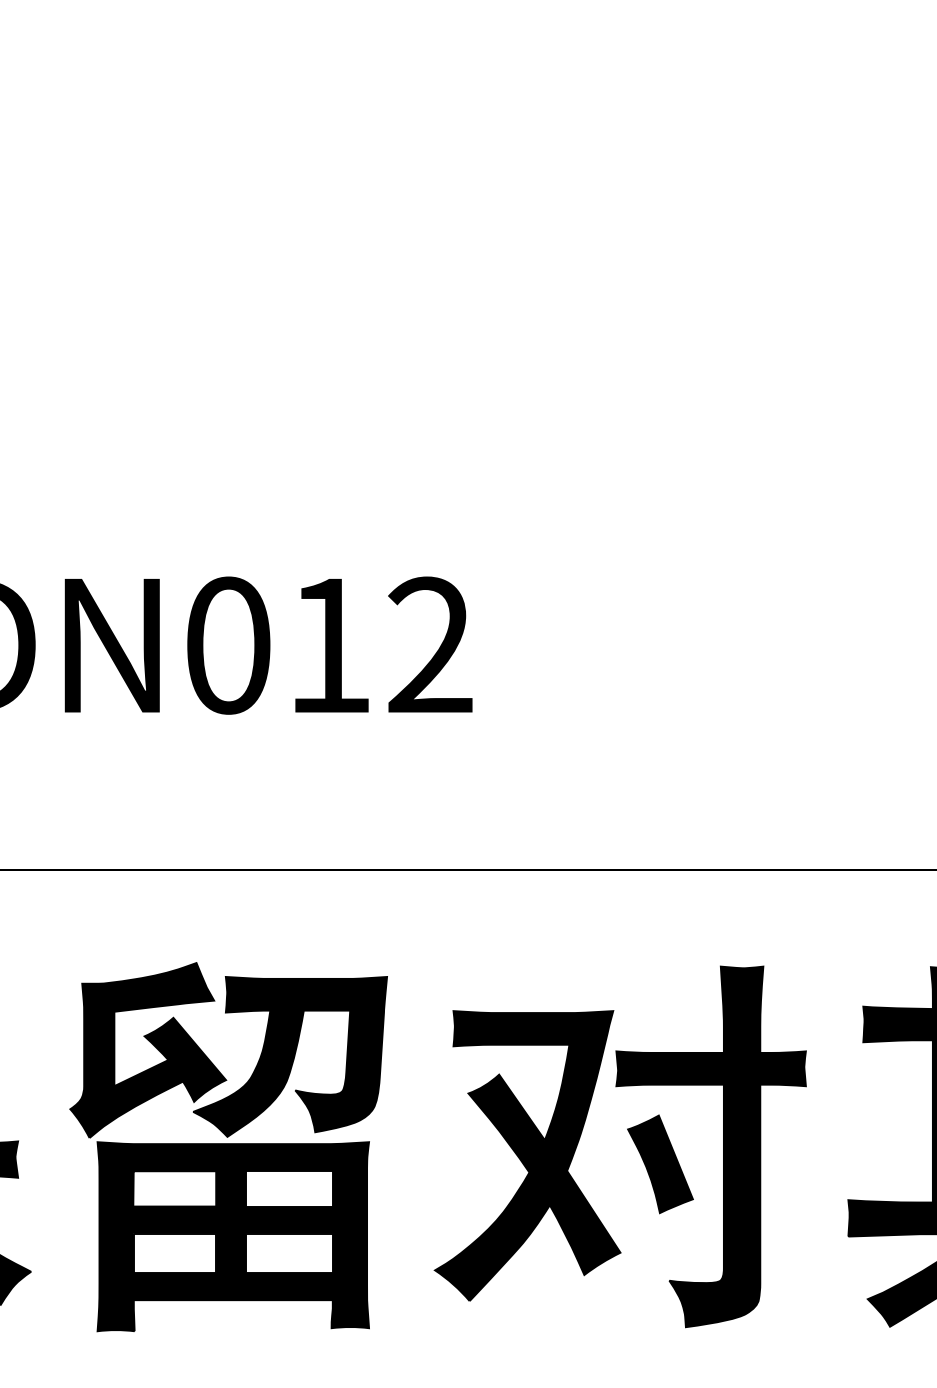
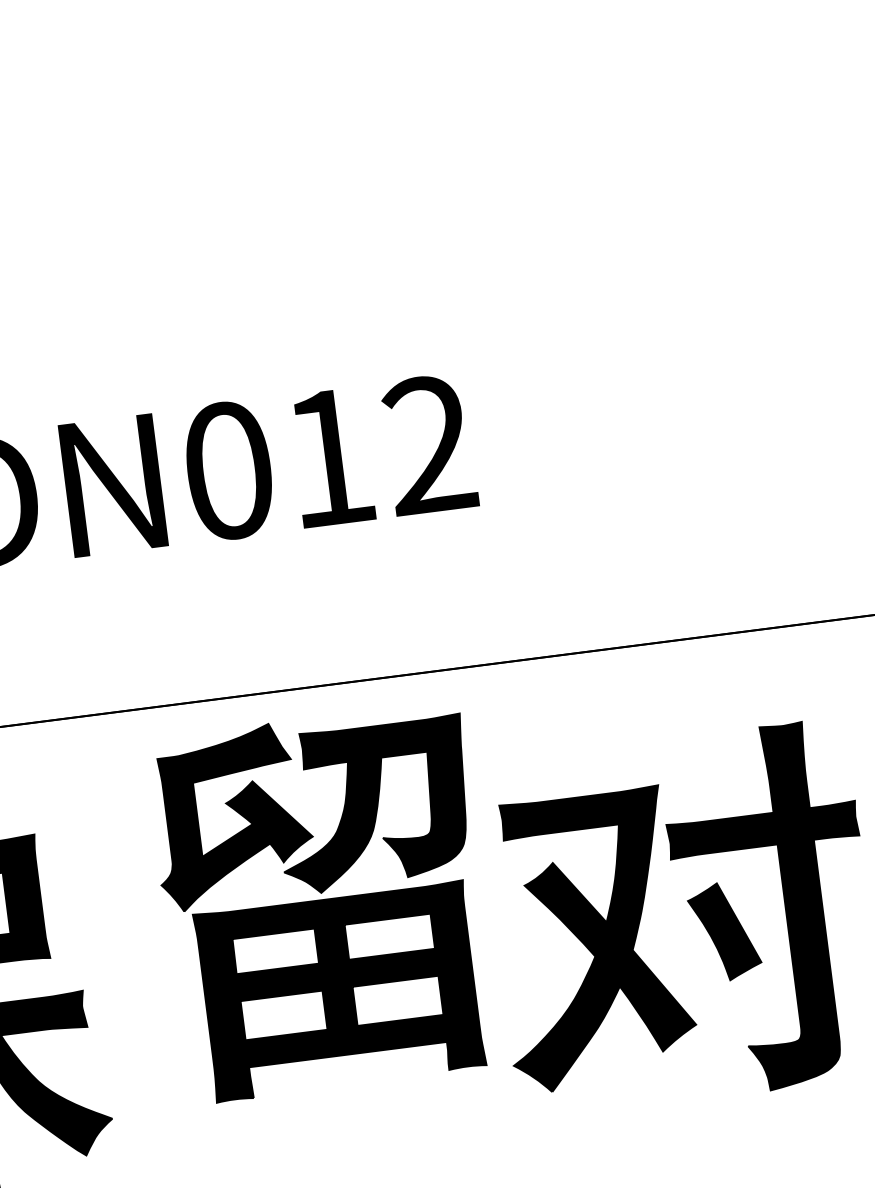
part: (228, 1147) -> (323, 903), moved

